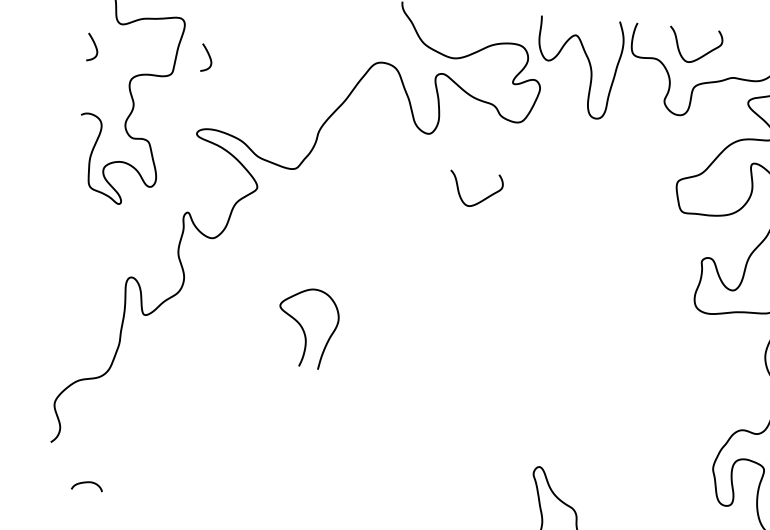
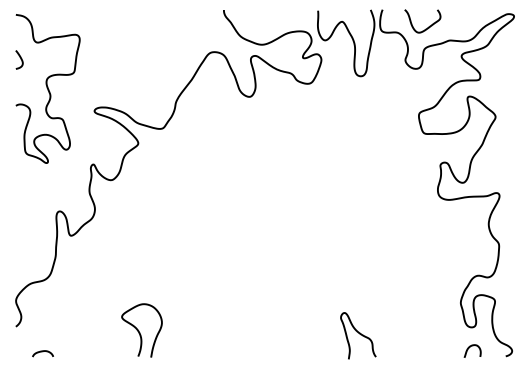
curve: (208, 57) -> (97, 59), removed
curve: (479, 200) -> (287, 138), removed
curve: (304, 327) -> (139, 330), moved

